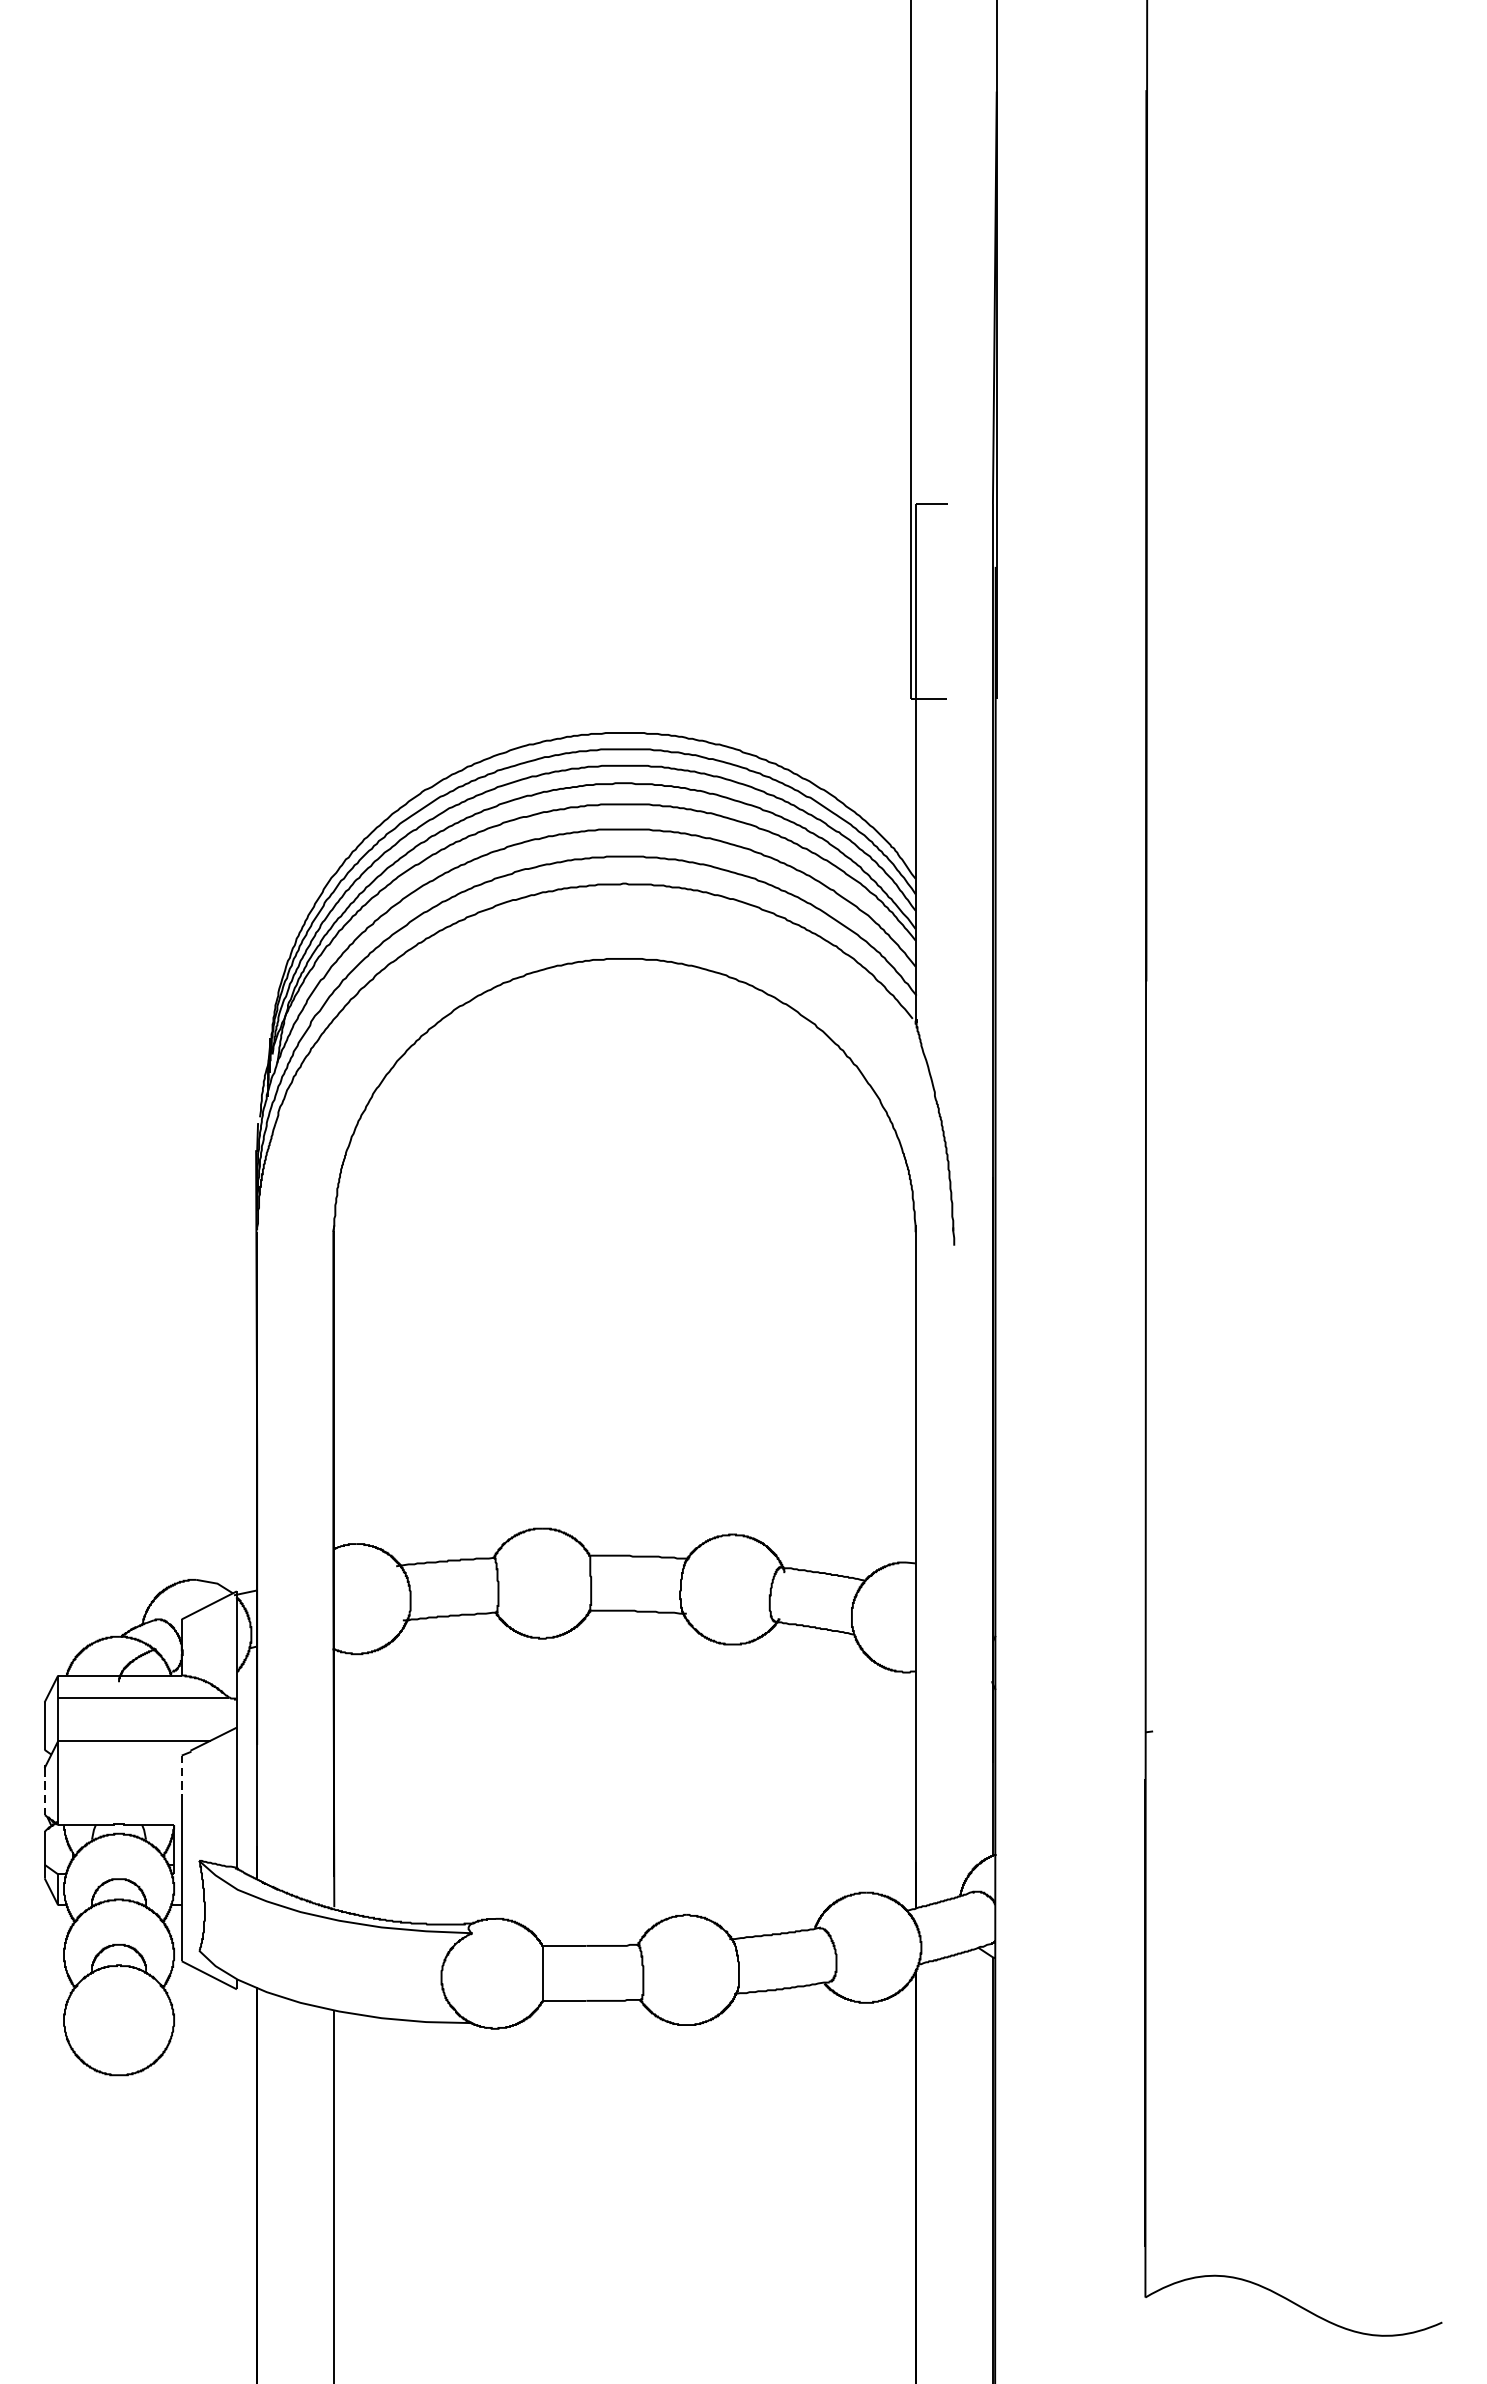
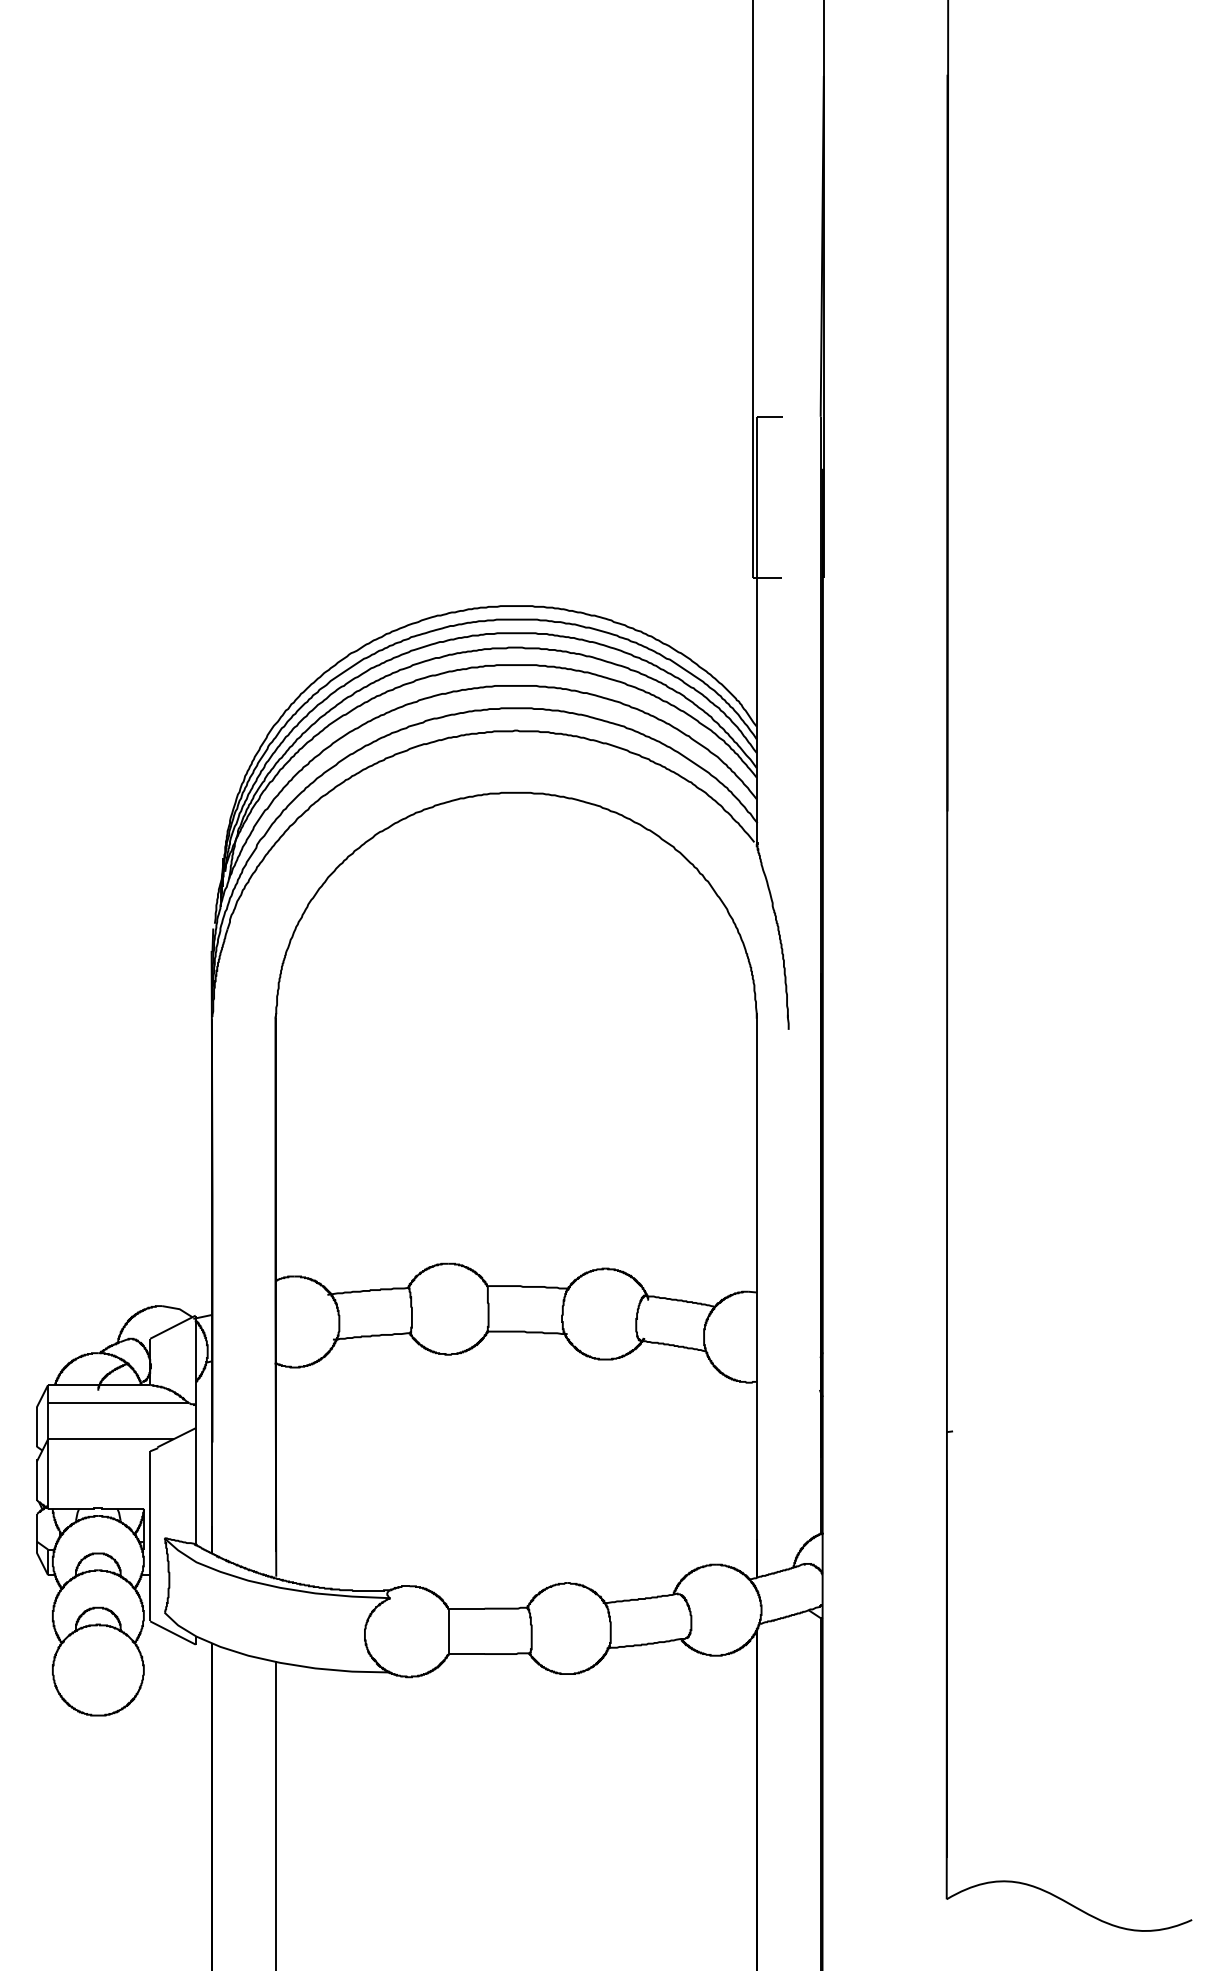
line: (182, 1781) -> (150, 1472), dashed -> solid
line: (44, 1792) -> (36, 1481), dashed -> solid

